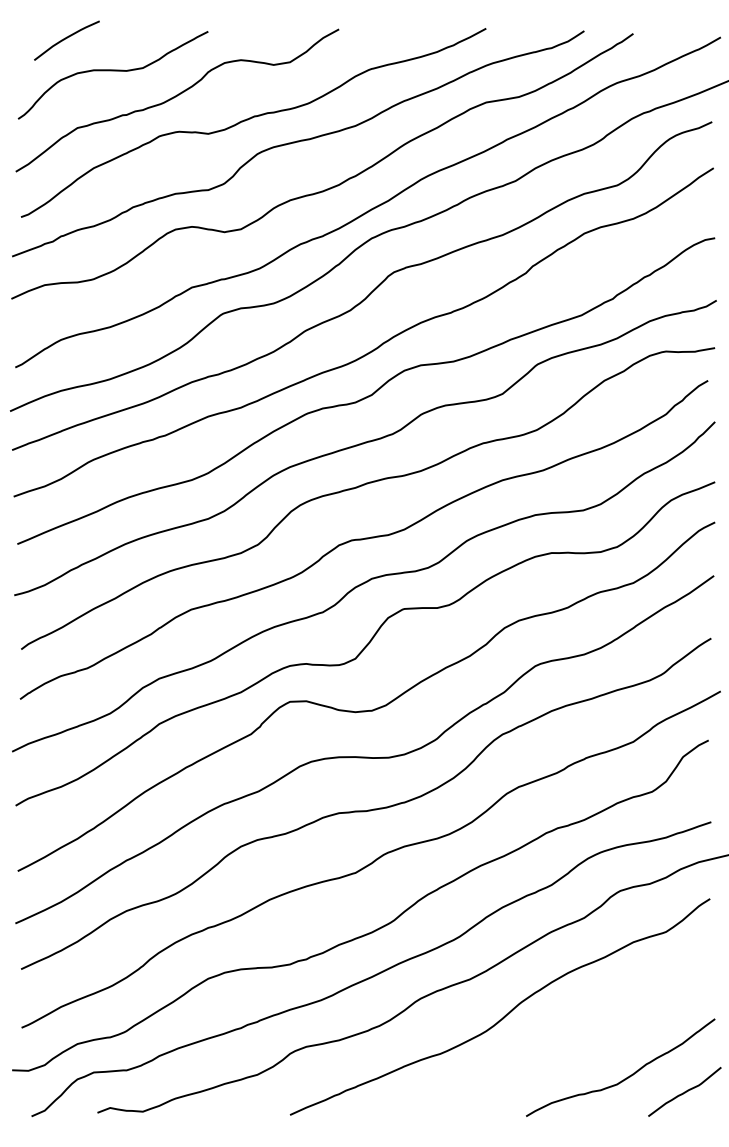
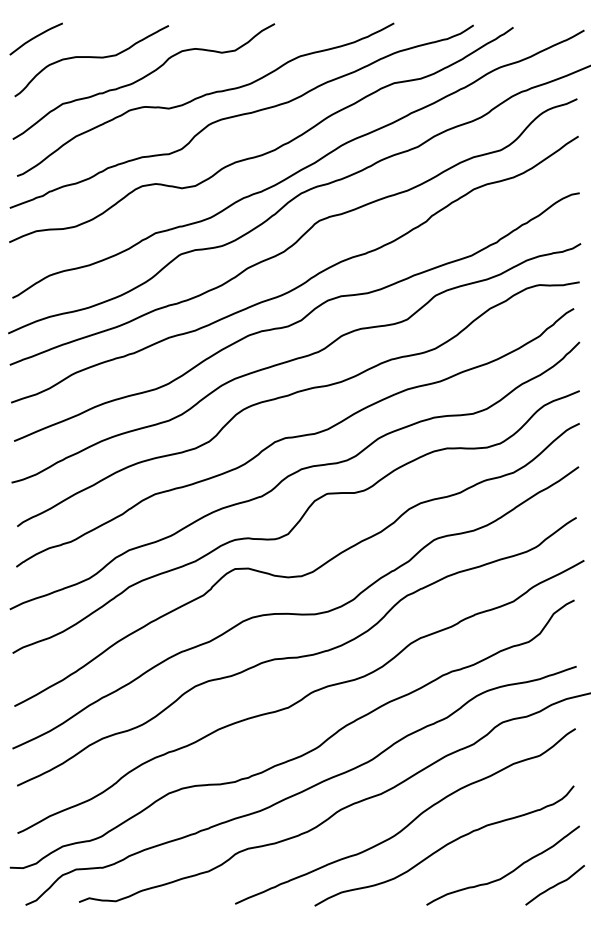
curve: (65, 39) -> (35, 38), moved
curve: (548, 1042) -> (444, 845), added

